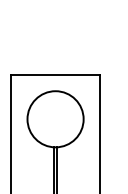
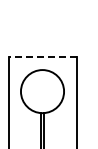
line: (55, 74) -> (42, 57), solid -> dashed

